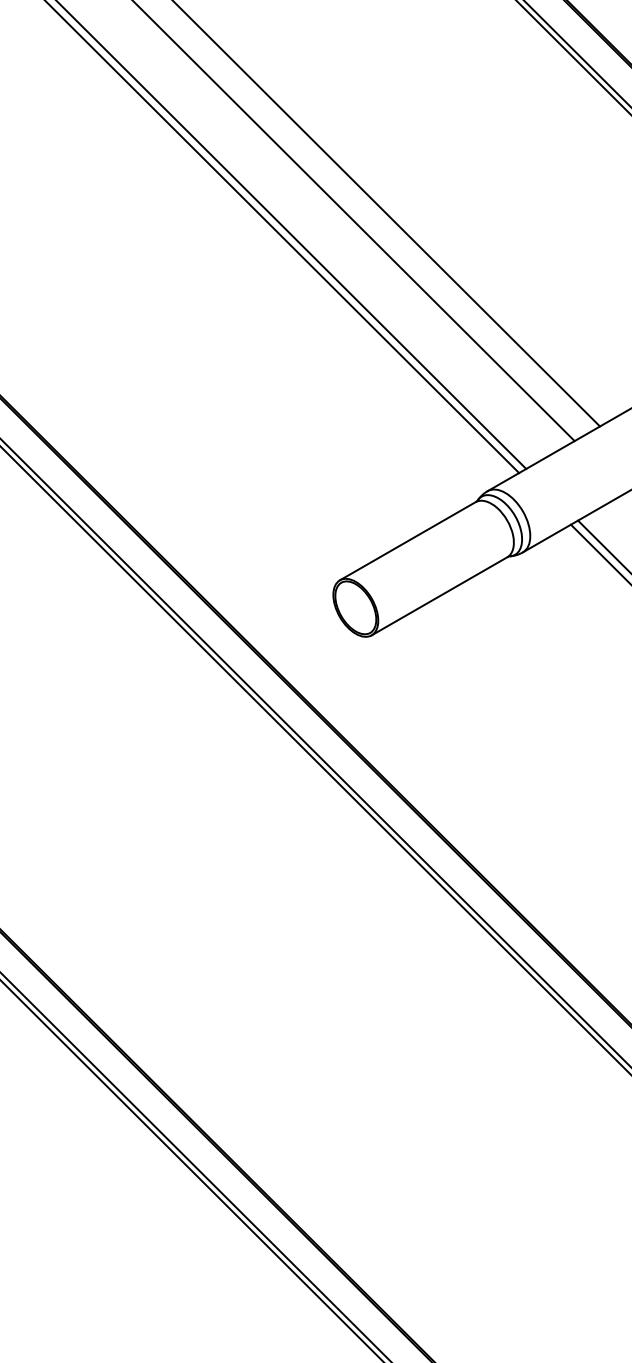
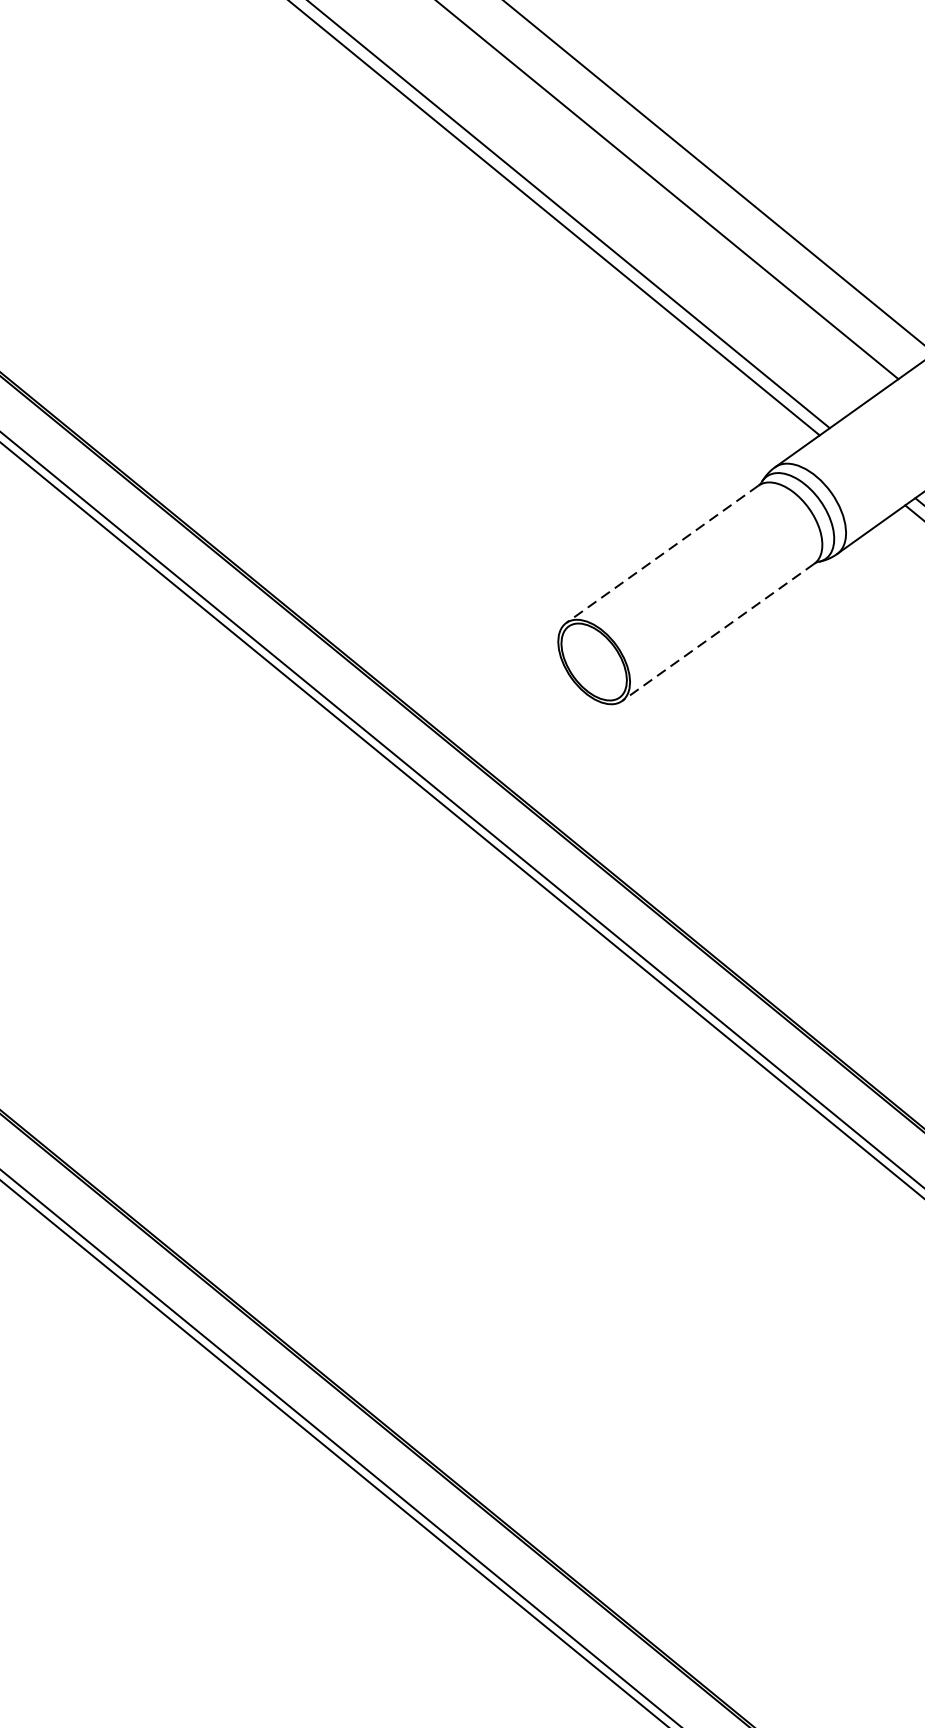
line: (407, 541) -> (662, 554), solid -> dashed
line: (439, 596) -> (718, 632), solid -> dashed

